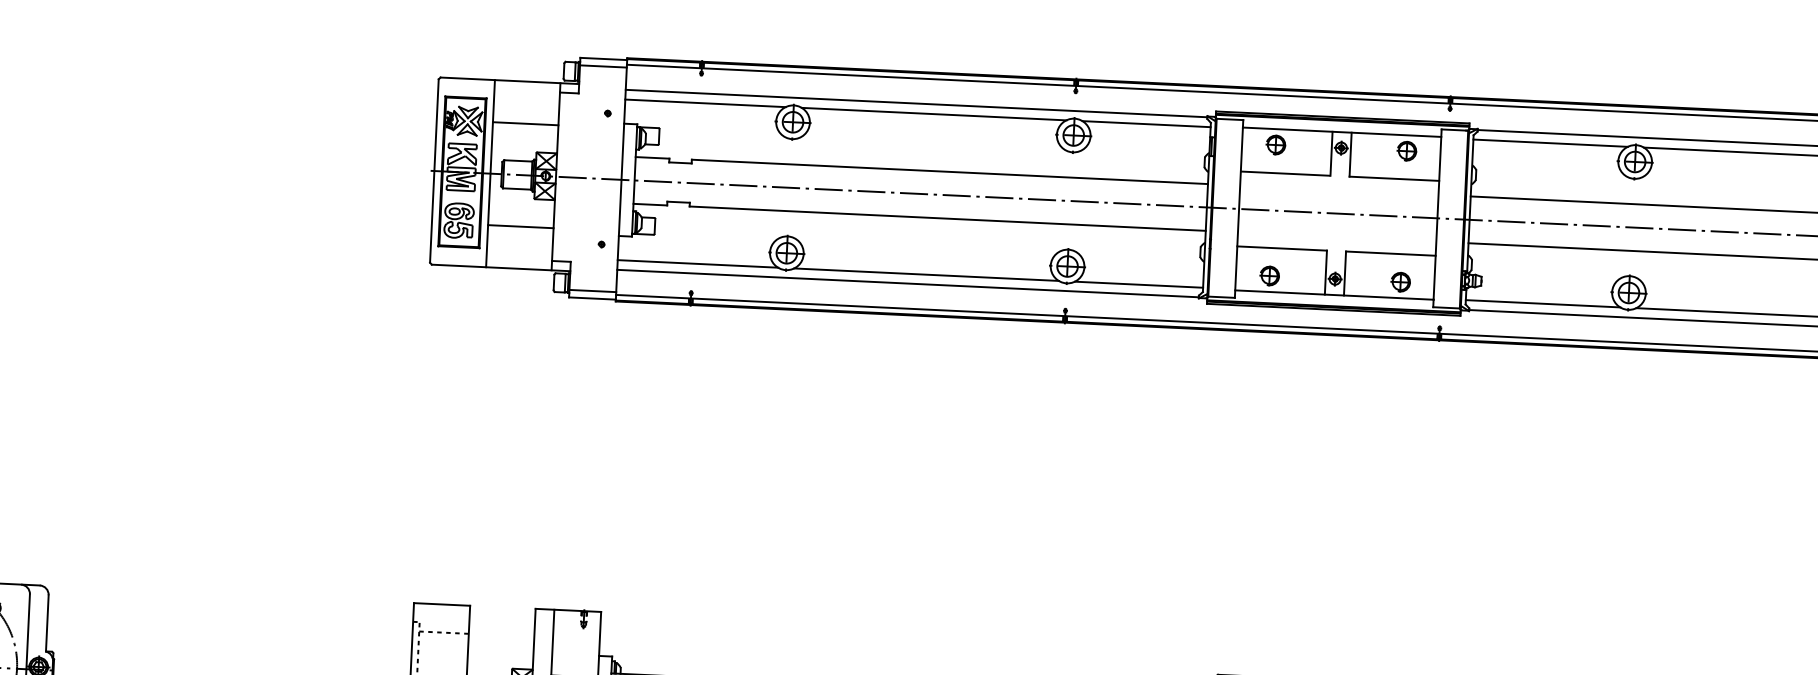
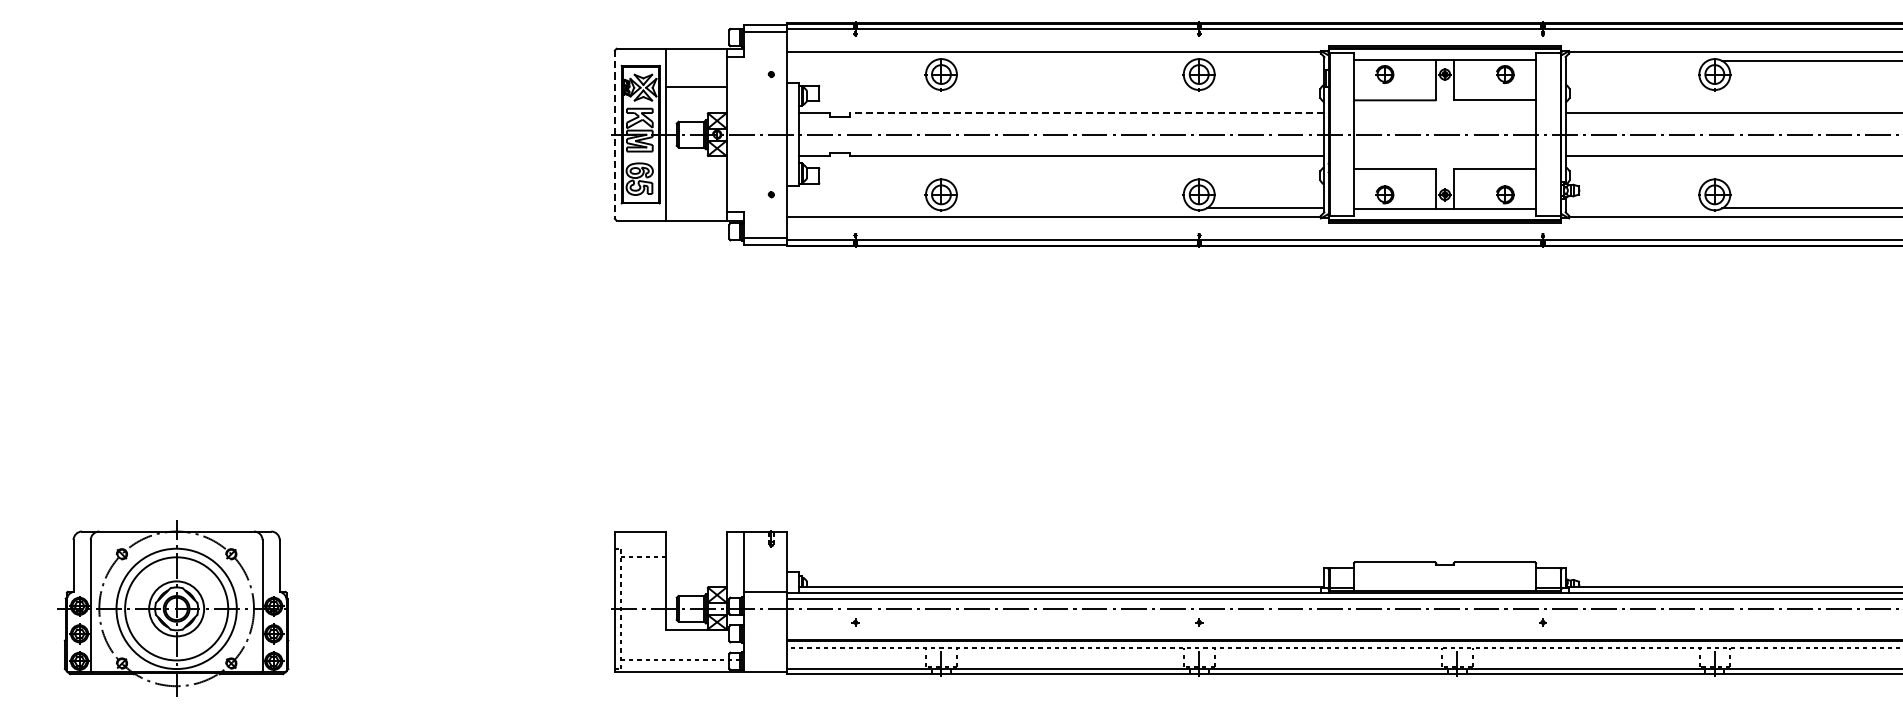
line: (705, 102) -> (860, 60), removed
line: (934, 113) -> (1070, 60), removed
line: (1146, 123) -> (1265, 60), removed
line: (1550, 142) -> (1636, 60), removed
line: (433, 171) -> (614, 135), solid -> dashed
line: (950, 172) -> (1087, 113), solid -> dashed
line: (520, 226) -> (696, 181), removed
line: (698, 263) -> (860, 208), removed
line: (926, 274) -> (1070, 208), removed
line: (1542, 303) -> (1636, 208), removed

